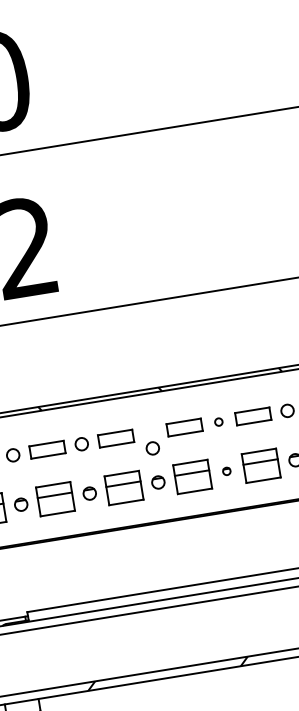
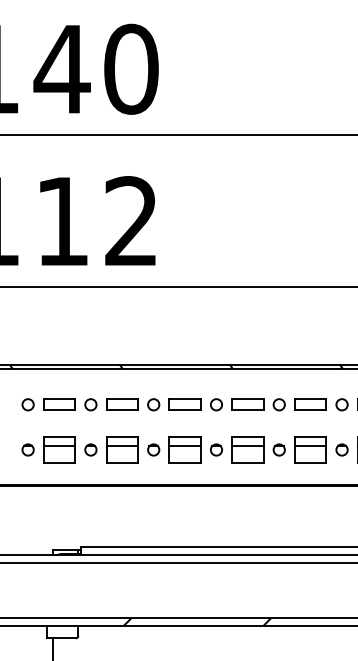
circle: (218, 421) -> (278, 404), size x1.67
circle: (152, 448) -> (216, 404), moved
circle: (226, 470) -> (278, 449), size x1.67

